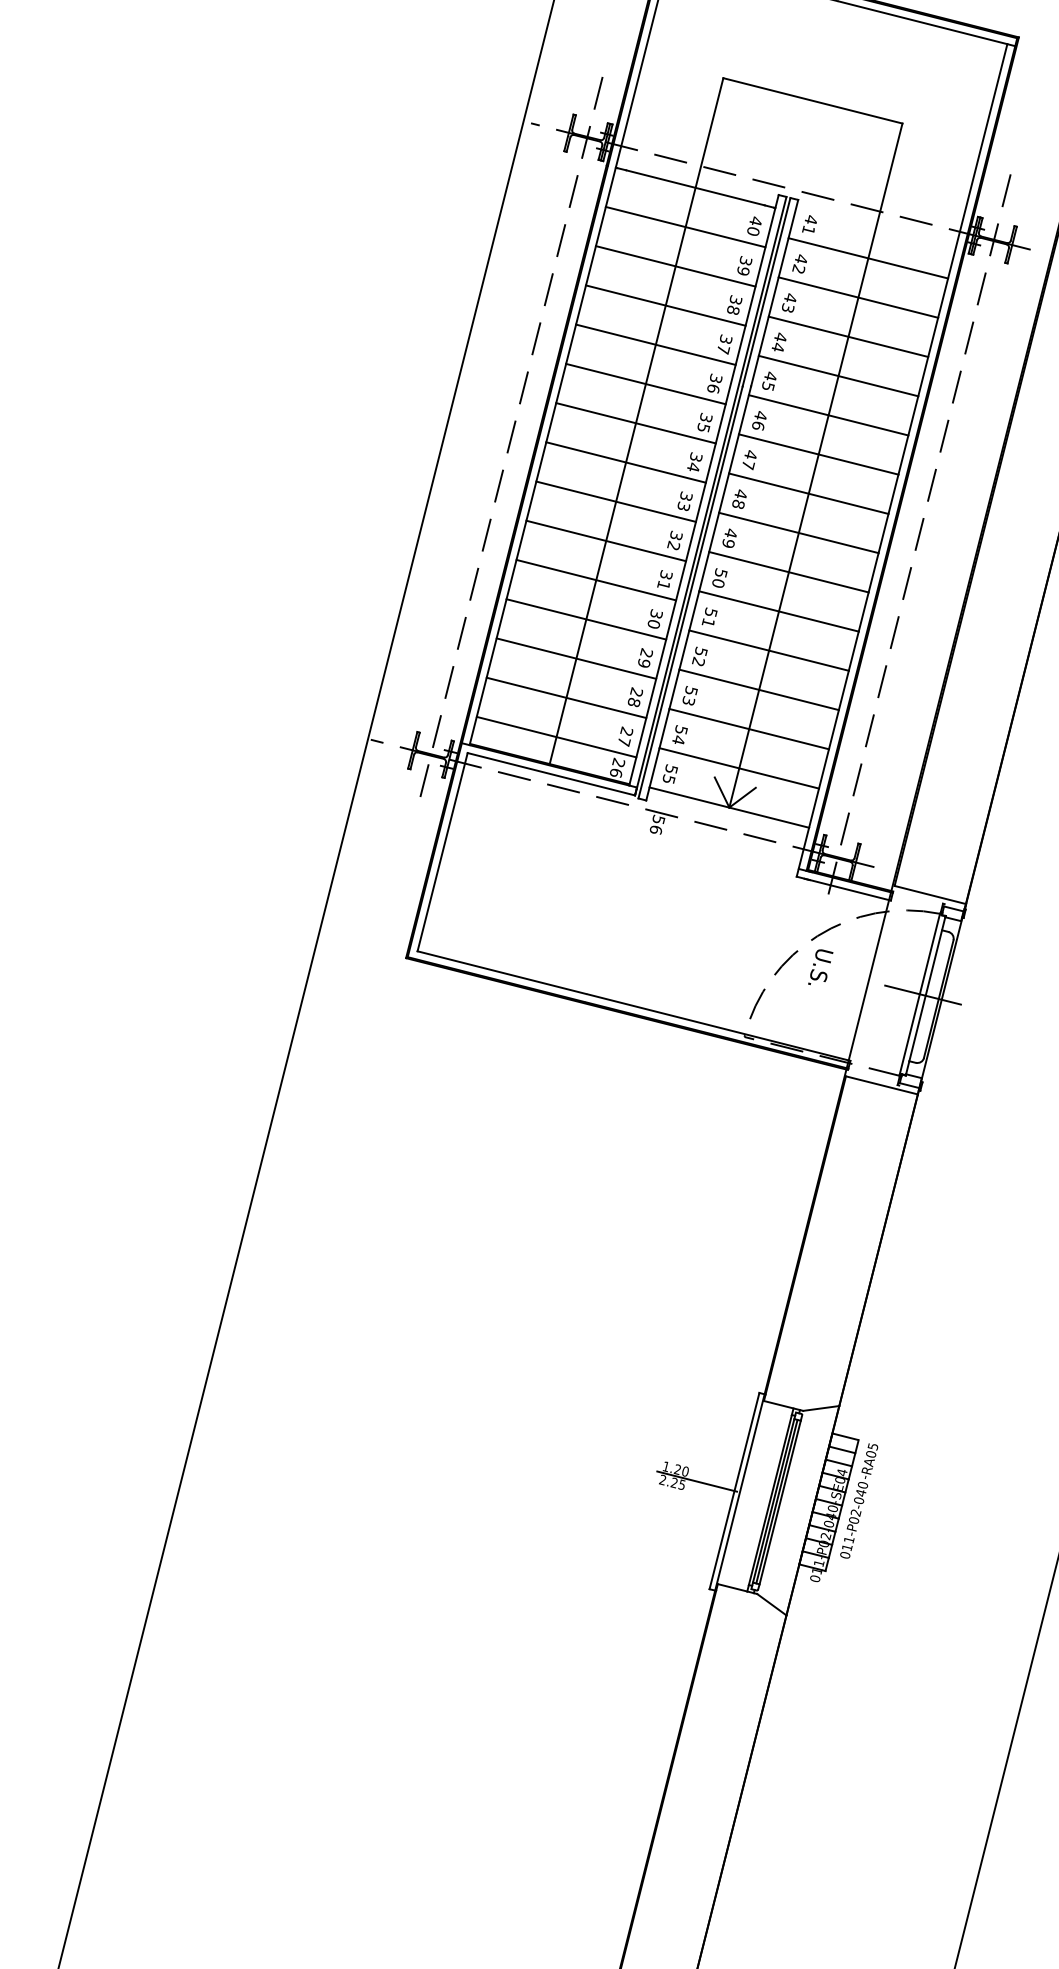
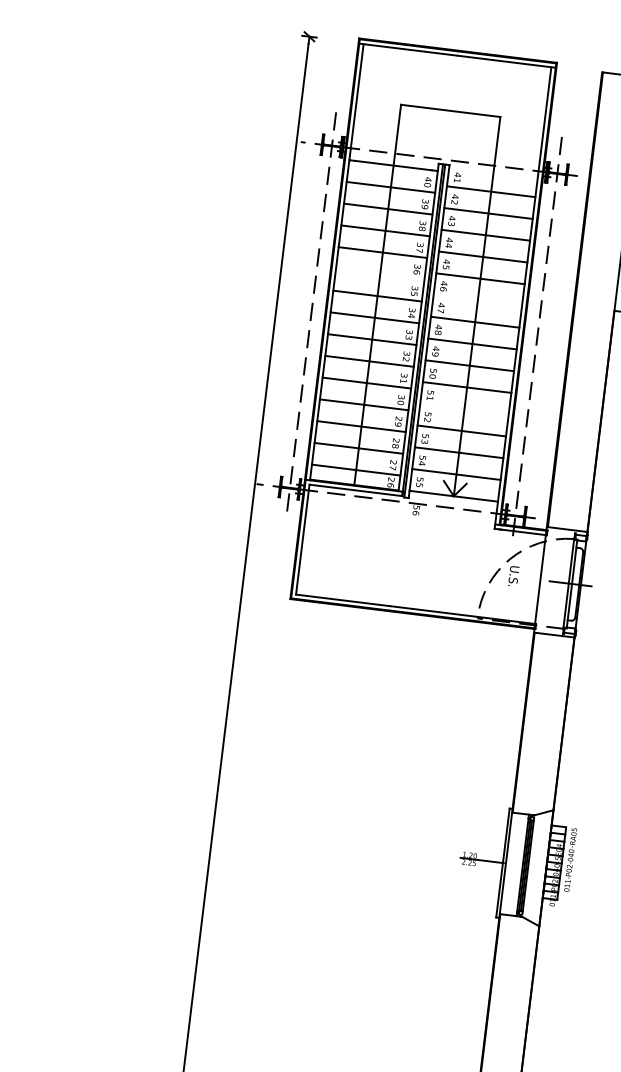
line: (644, 382) -> (379, 273), removed
line: (818, 454) -> (477, 300), removed
line: (769, 649) -> (464, 408), removed

